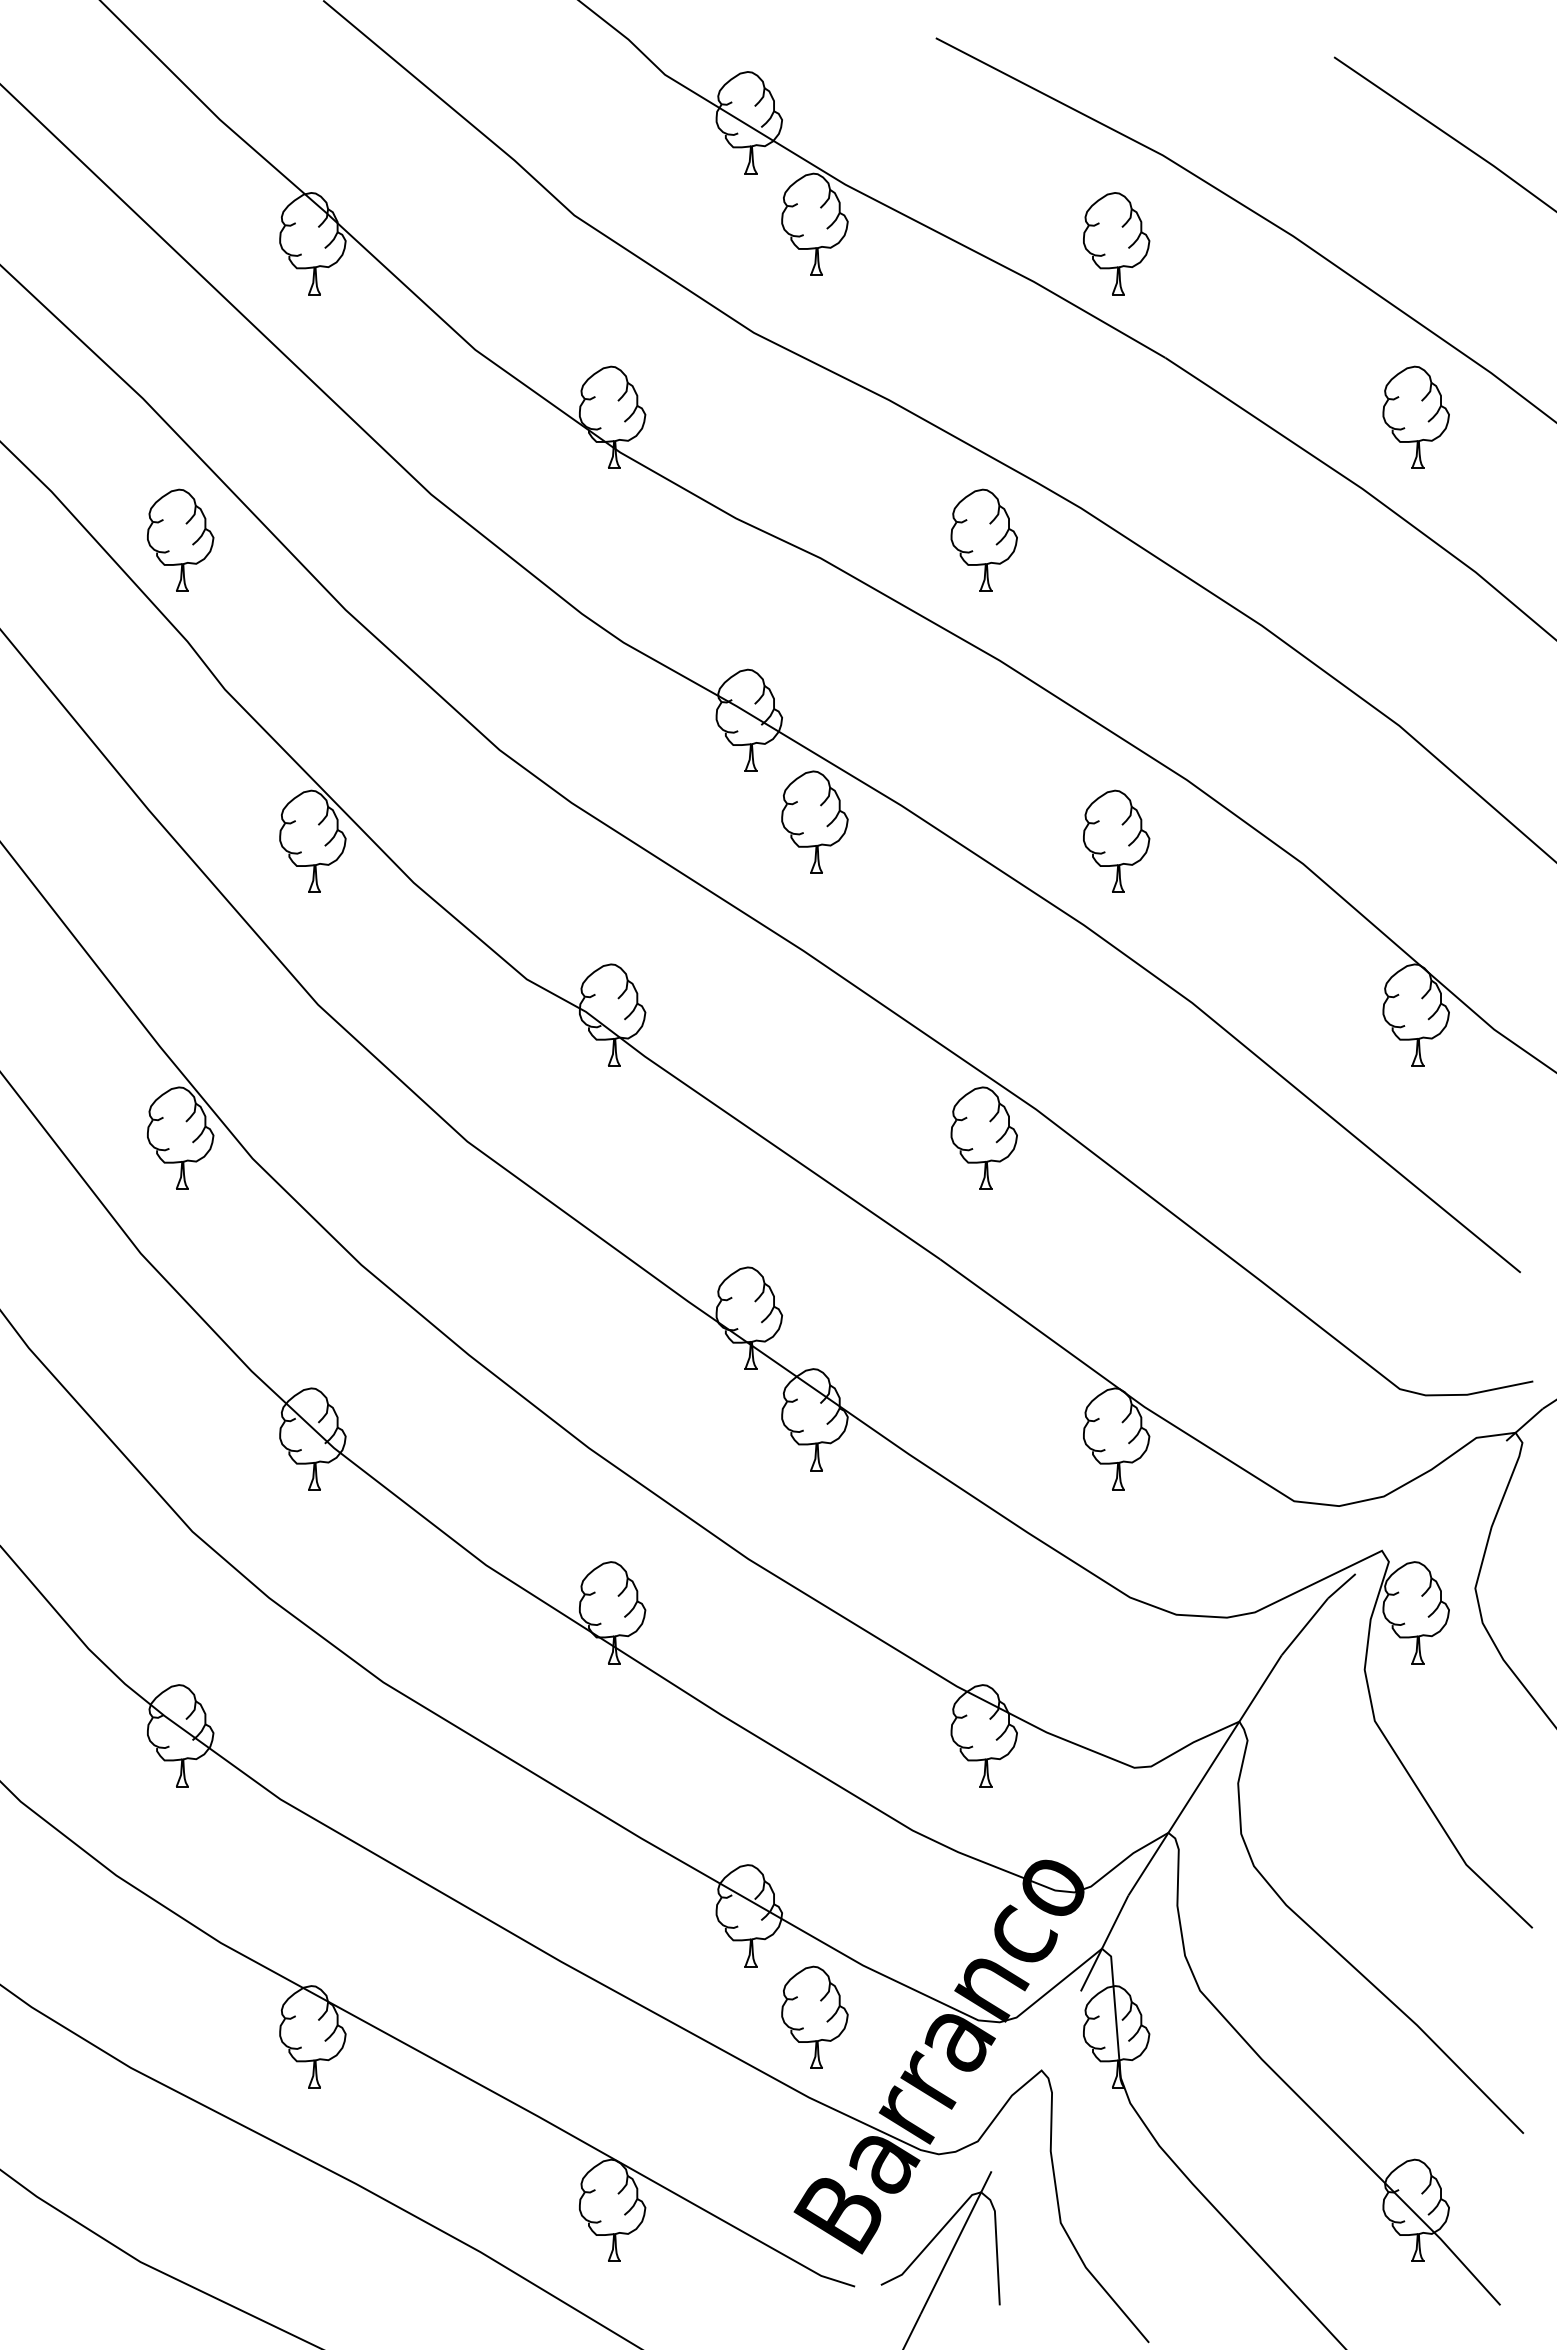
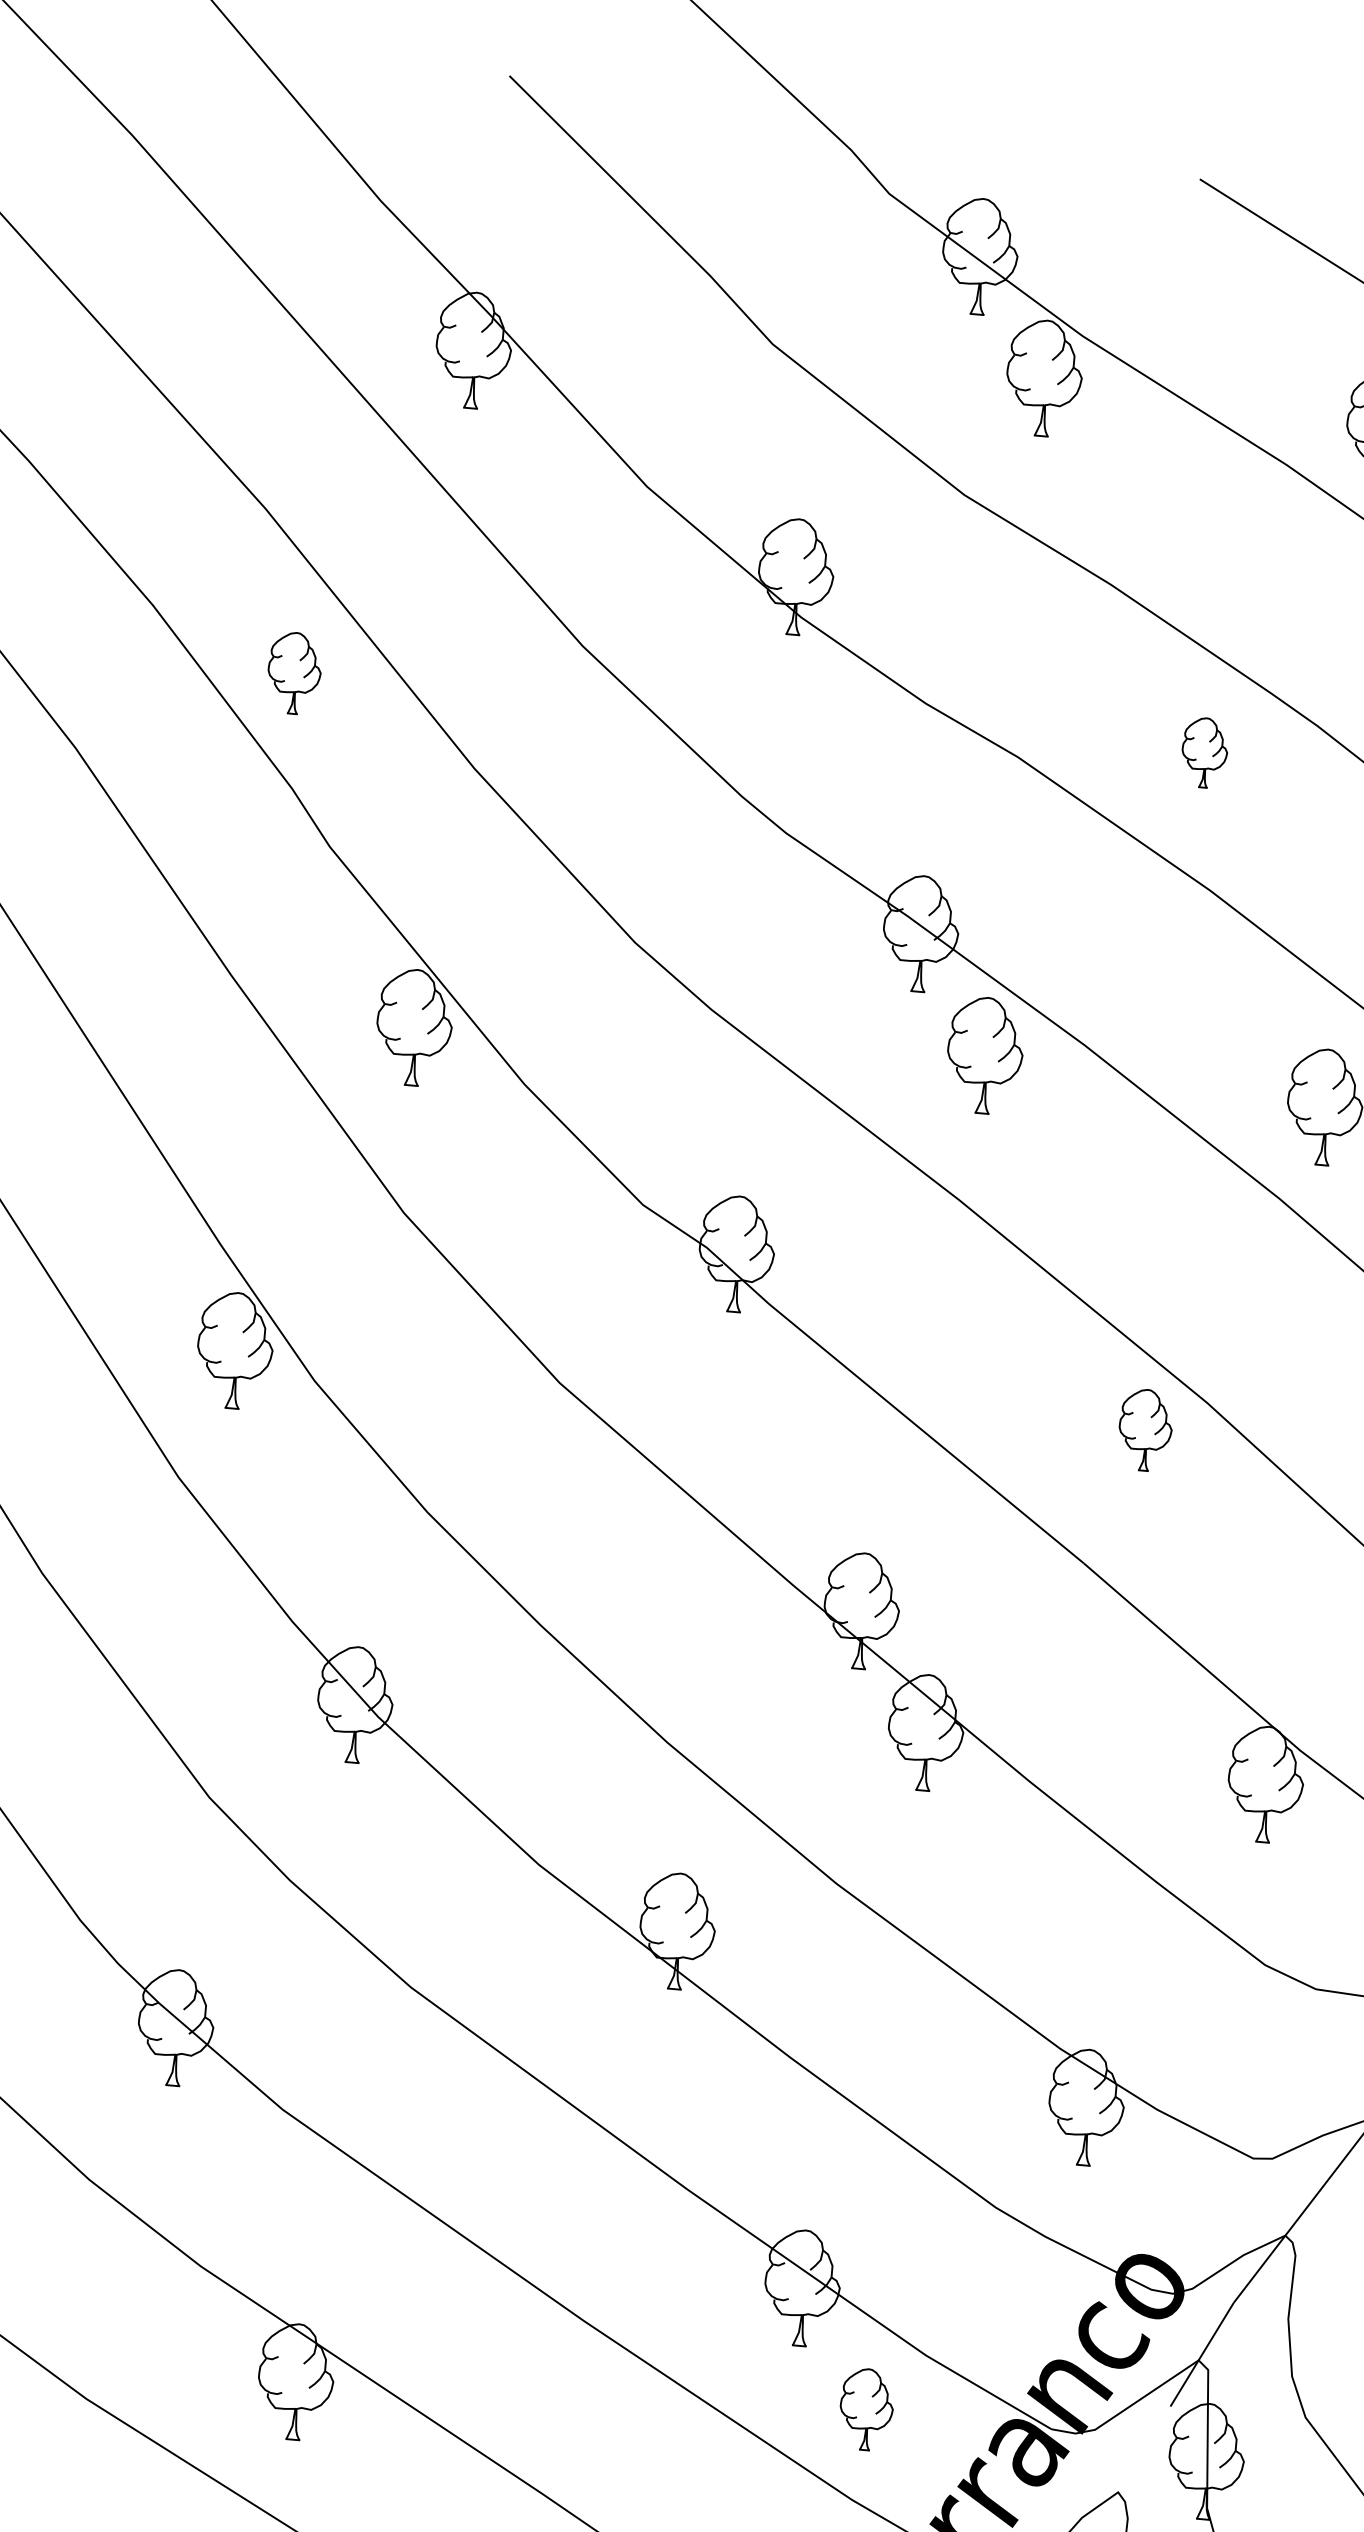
part: (180, 539) -> (294, 672), size x0.7
part: (983, 539) -> (1204, 751), size x0.6
part: (983, 1137) -> (1144, 1429), size x0.7
part: (814, 2016) -> (866, 2408), size x0.7

